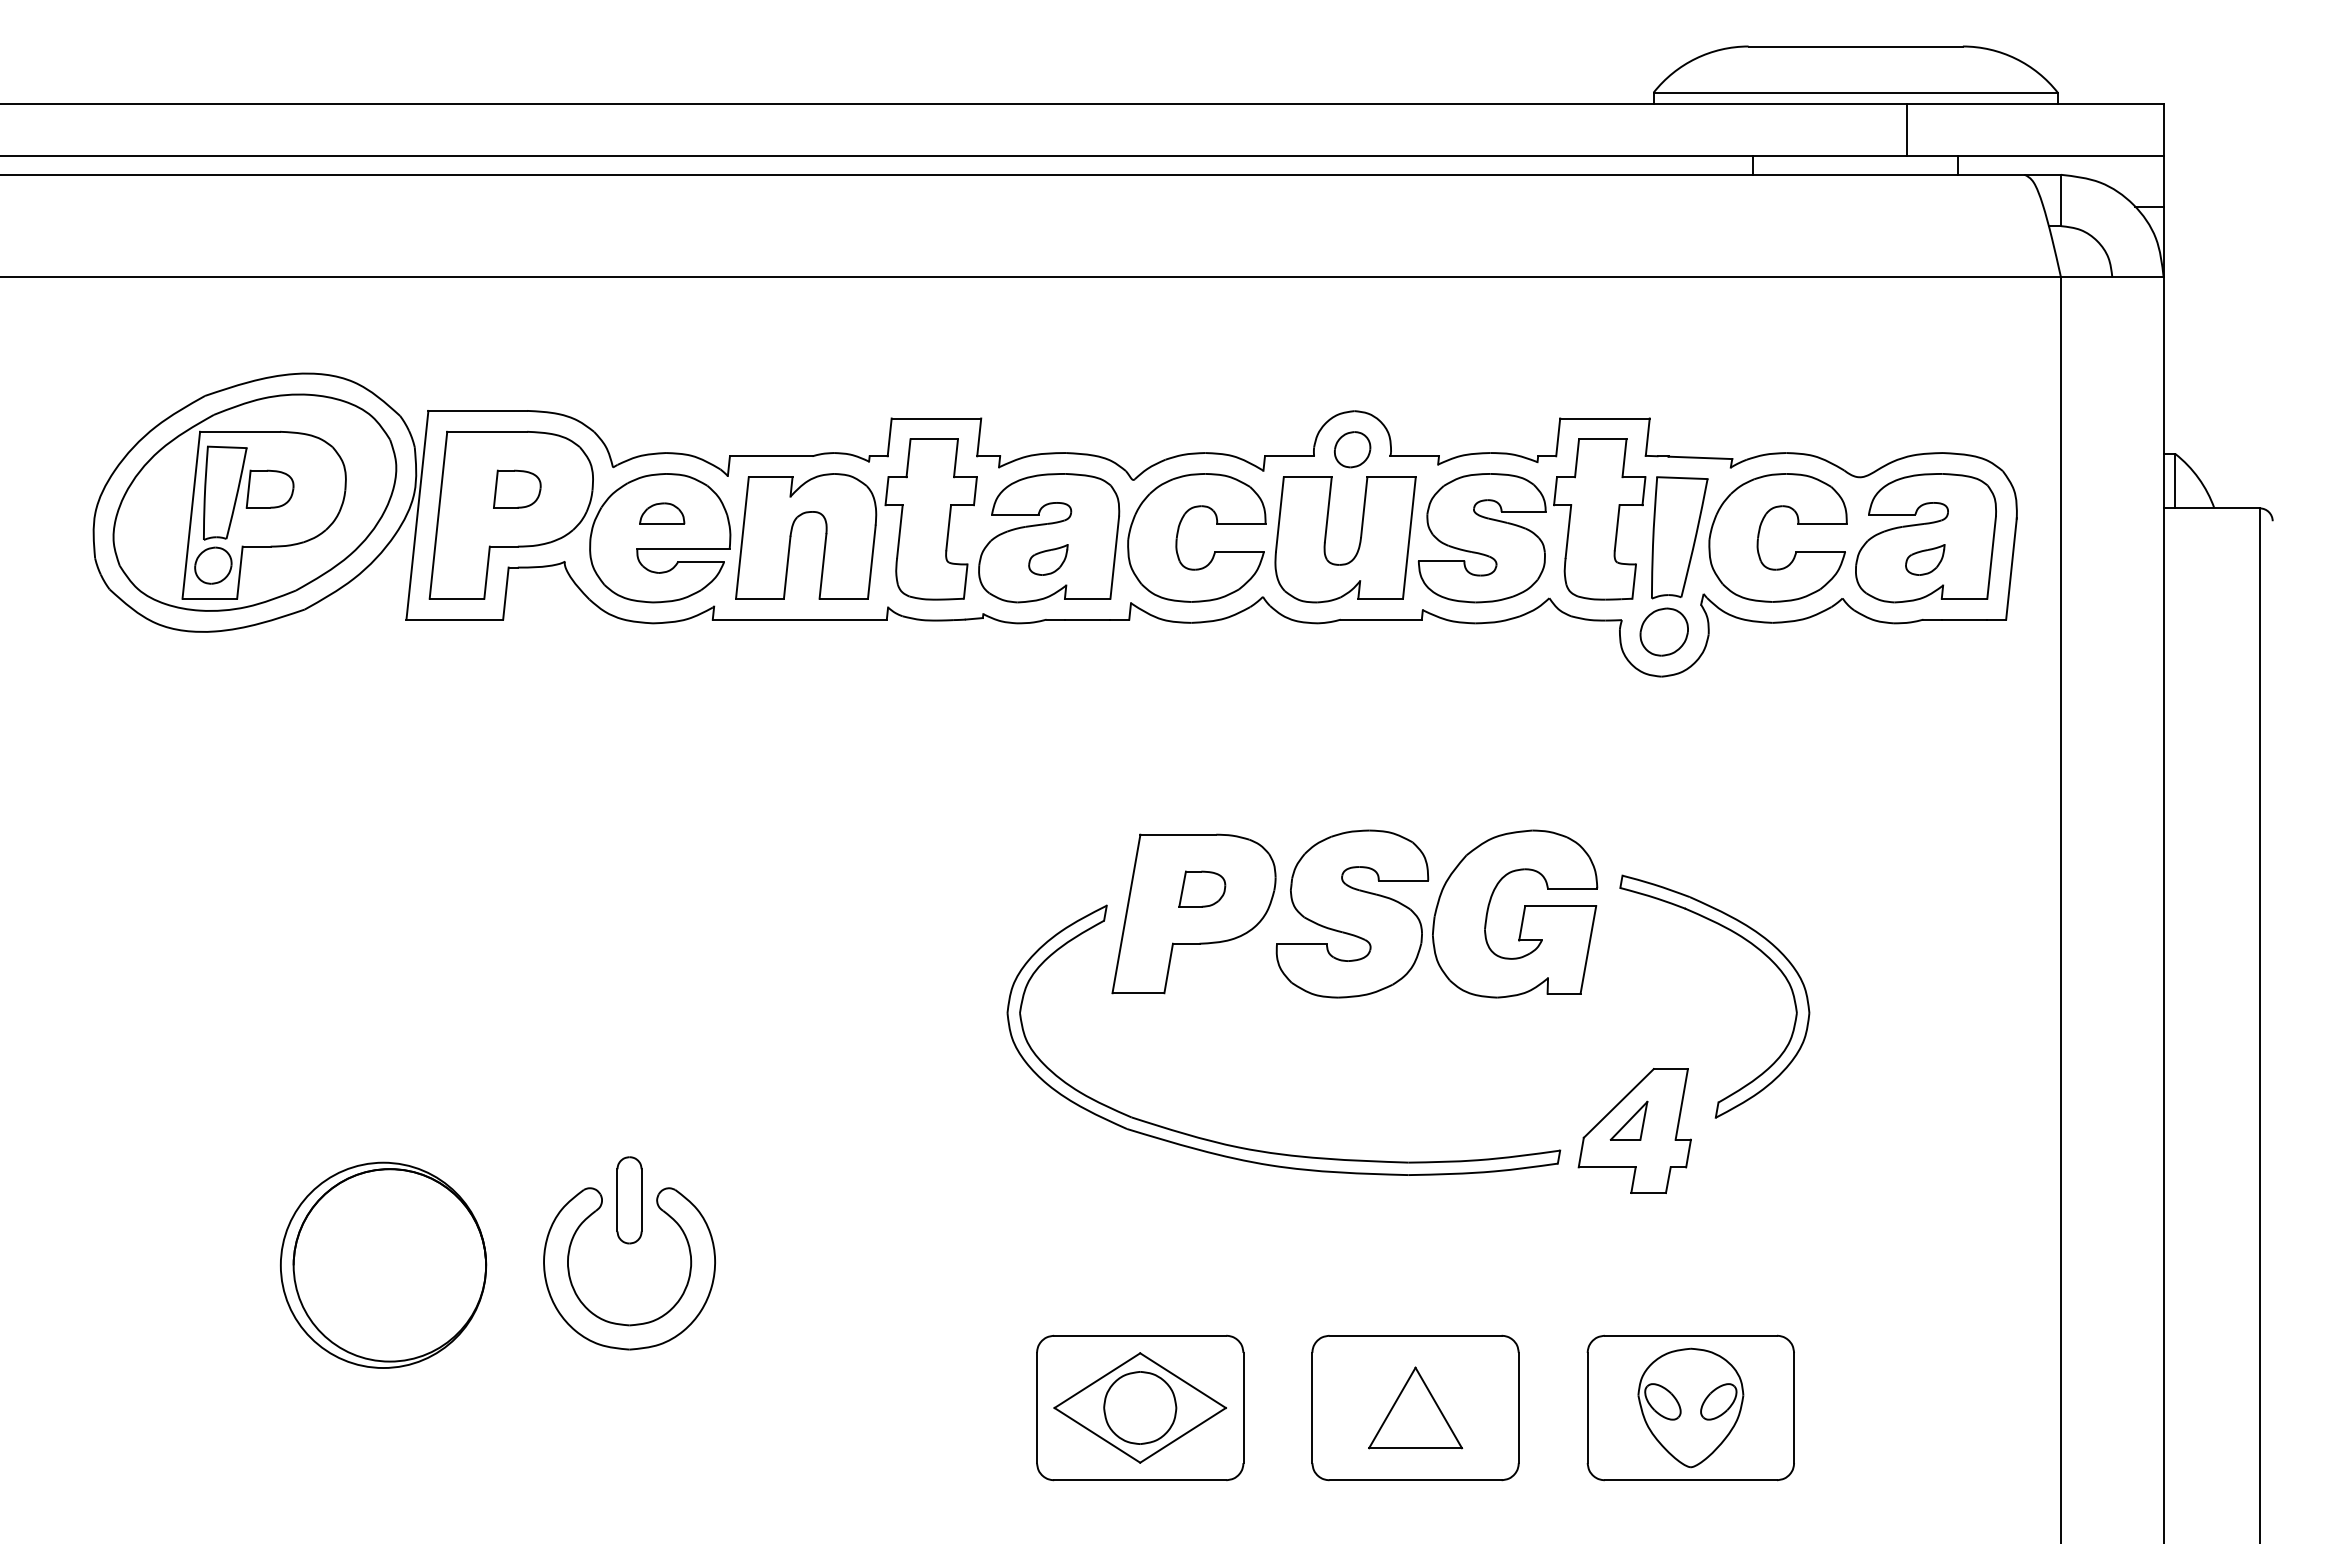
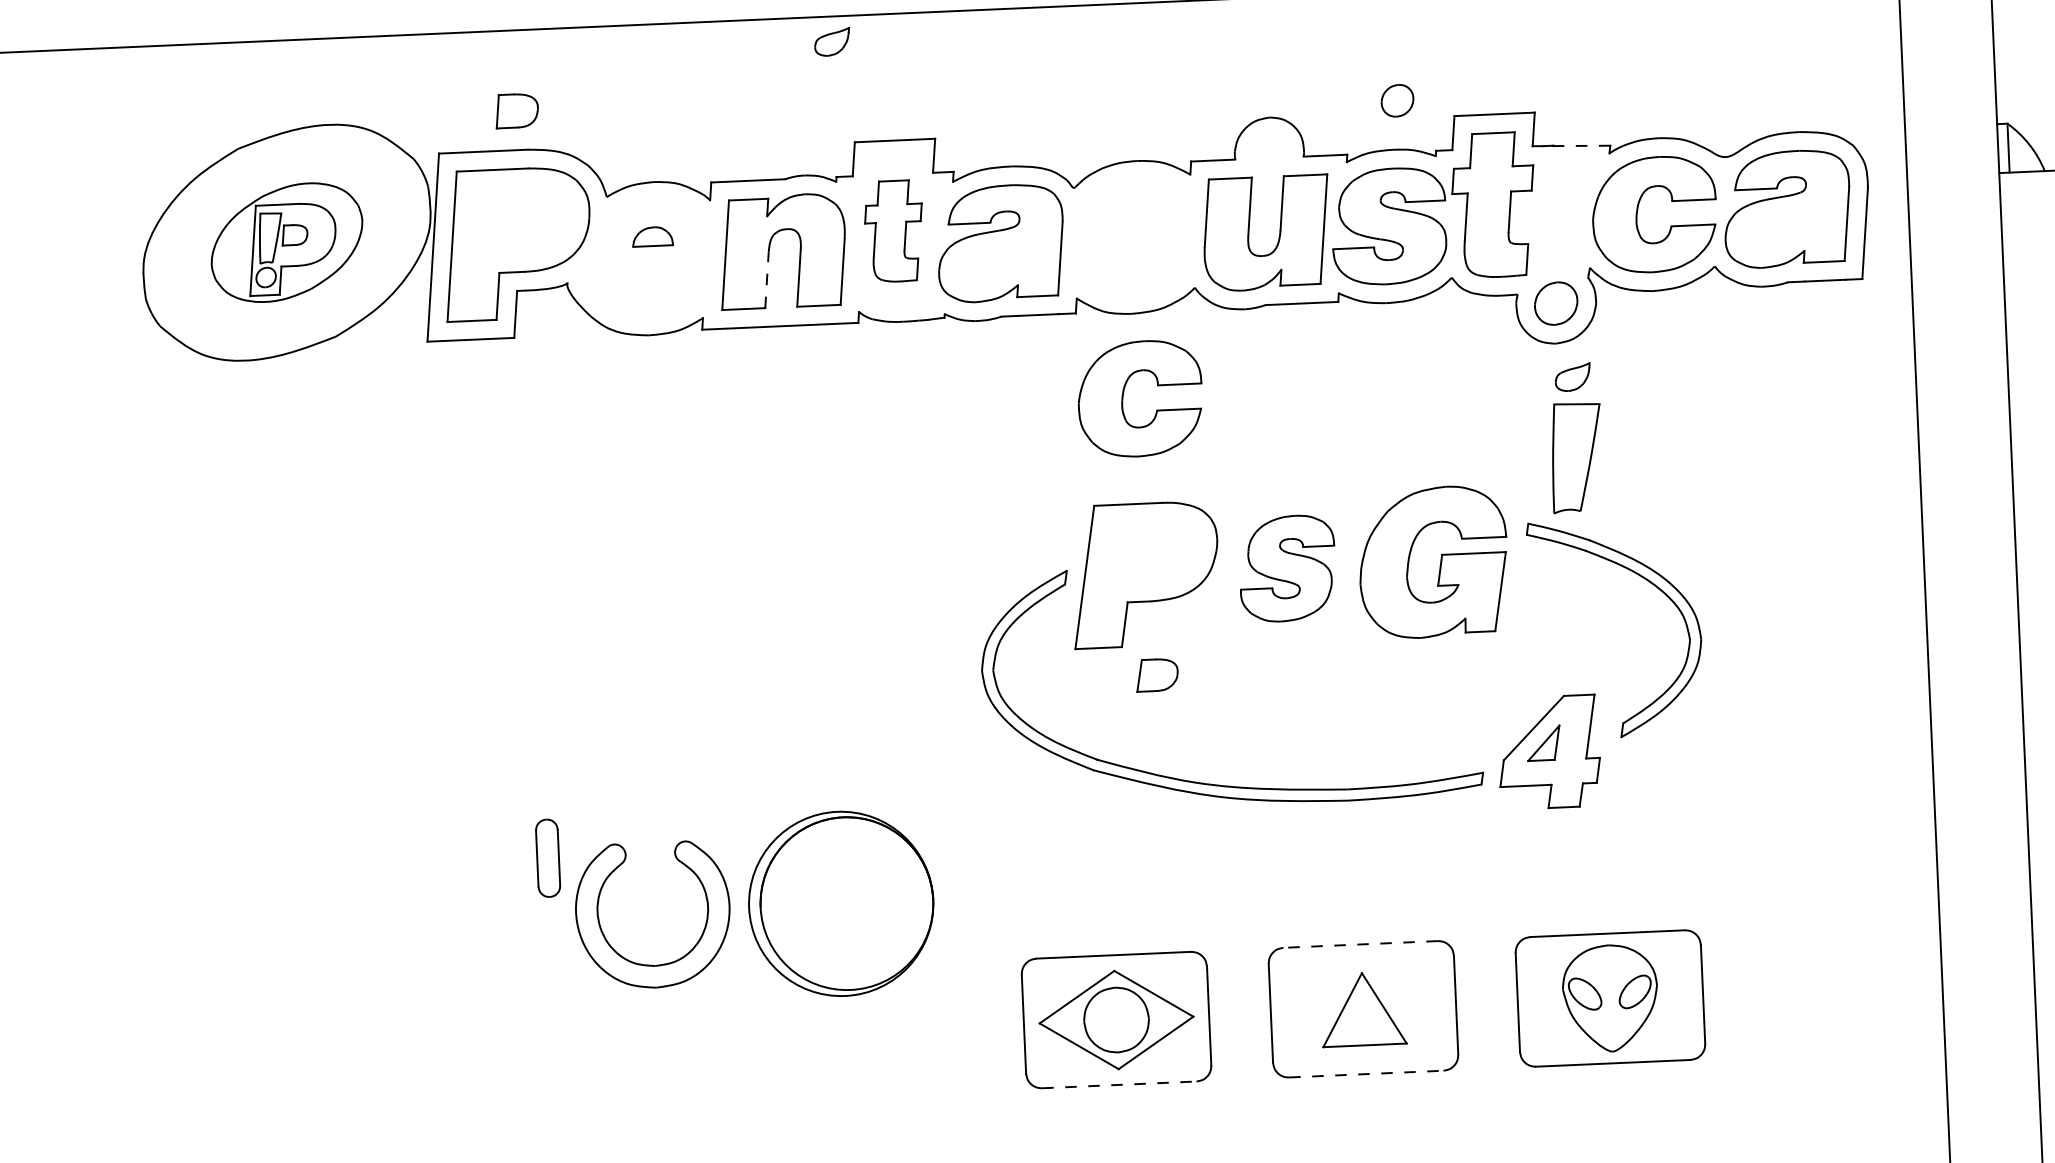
part: (1352, 449) -> (1397, 100), moved
line: (1700, 457) -> (1581, 145), solid -> dashed
part: (517, 488) -> (517, 110), moved
part: (254, 502) -> (286, 242), size x0.6
part: (930, 519) -> (893, 231), size x0.7
part: (1178, 535) -> (1123, 397), moved
part: (1679, 537) -> (1576, 457), moved
part: (660, 538) -> (652, 258), removed
part: (1048, 559) -> (832, 41), moved
part: (1925, 559) -> (1573, 376), moved
line: (787, 567) -> (767, 279), solid -> dashed
part: (1202, 888) -> (1157, 674), moved
part: (1352, 913) -> (1287, 568), size x0.7
part: (629, 1200) -> (548, 858), moved
part: (383, 1264) -> (841, 903), moved
line: (1415, 1335) -> (1360, 944), solid -> dashed
line: (1140, 1480) -> (1119, 1085), solid -> dashed
line: (1416, 1480) -> (1367, 1074), solid -> dashed

